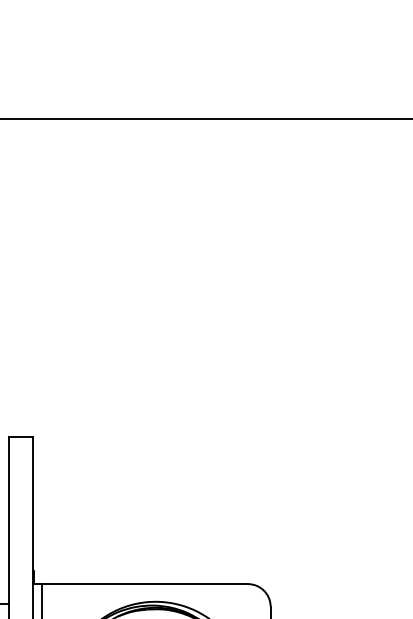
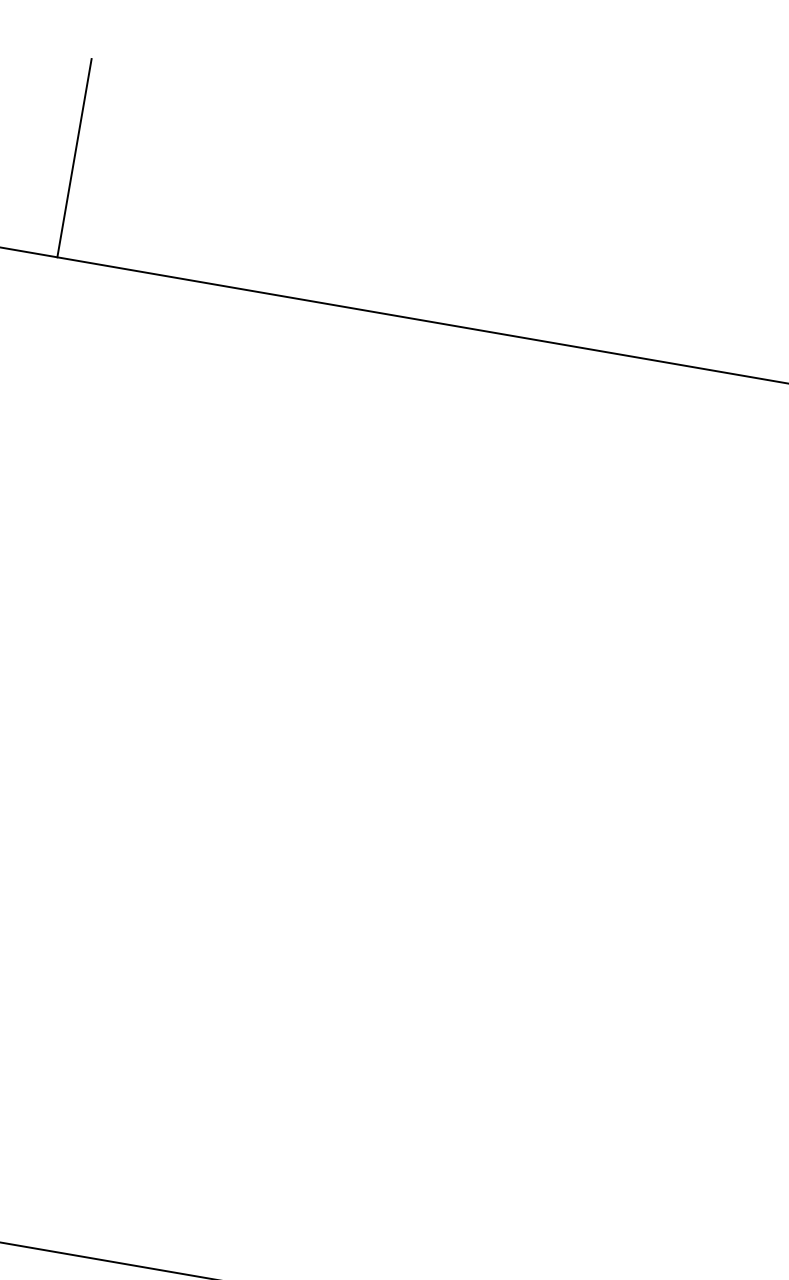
line: (12, 71) -> (75, 158), added

